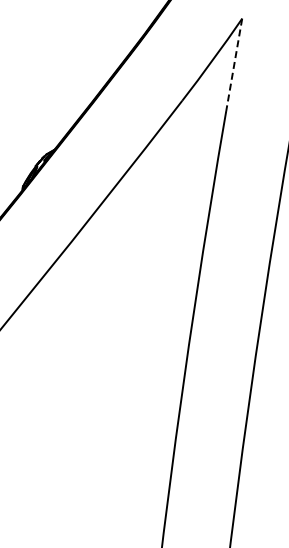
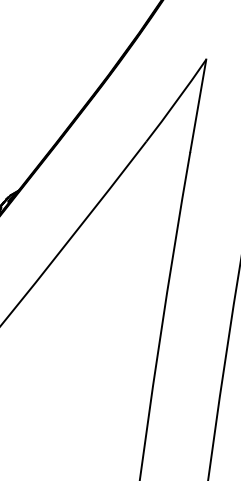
line: (234, 64) -> (198, 105), dashed -> solid

